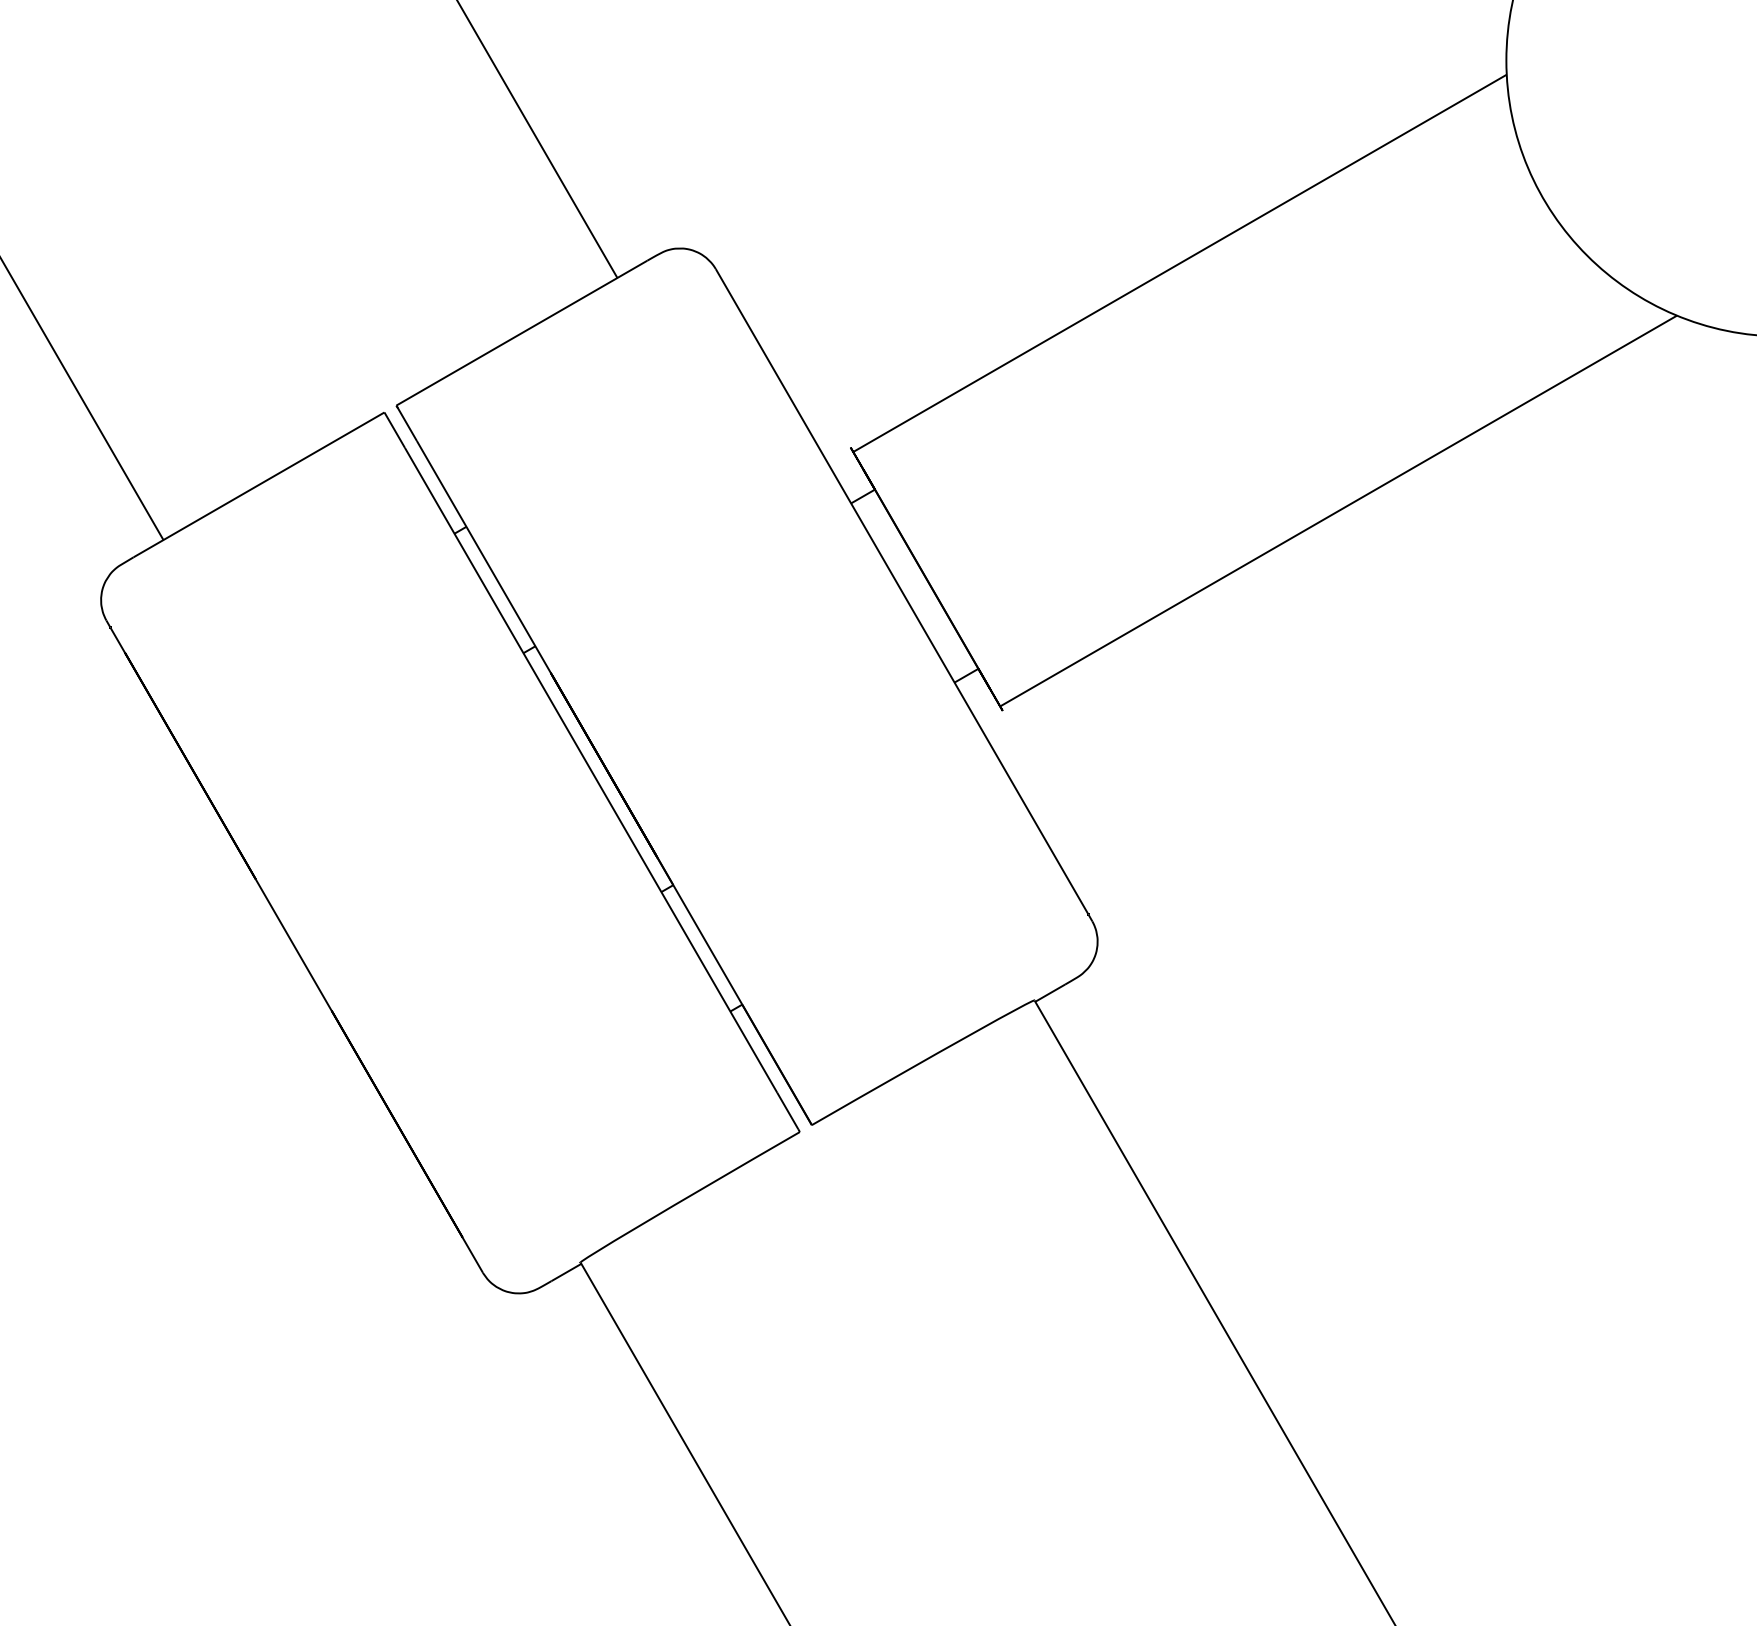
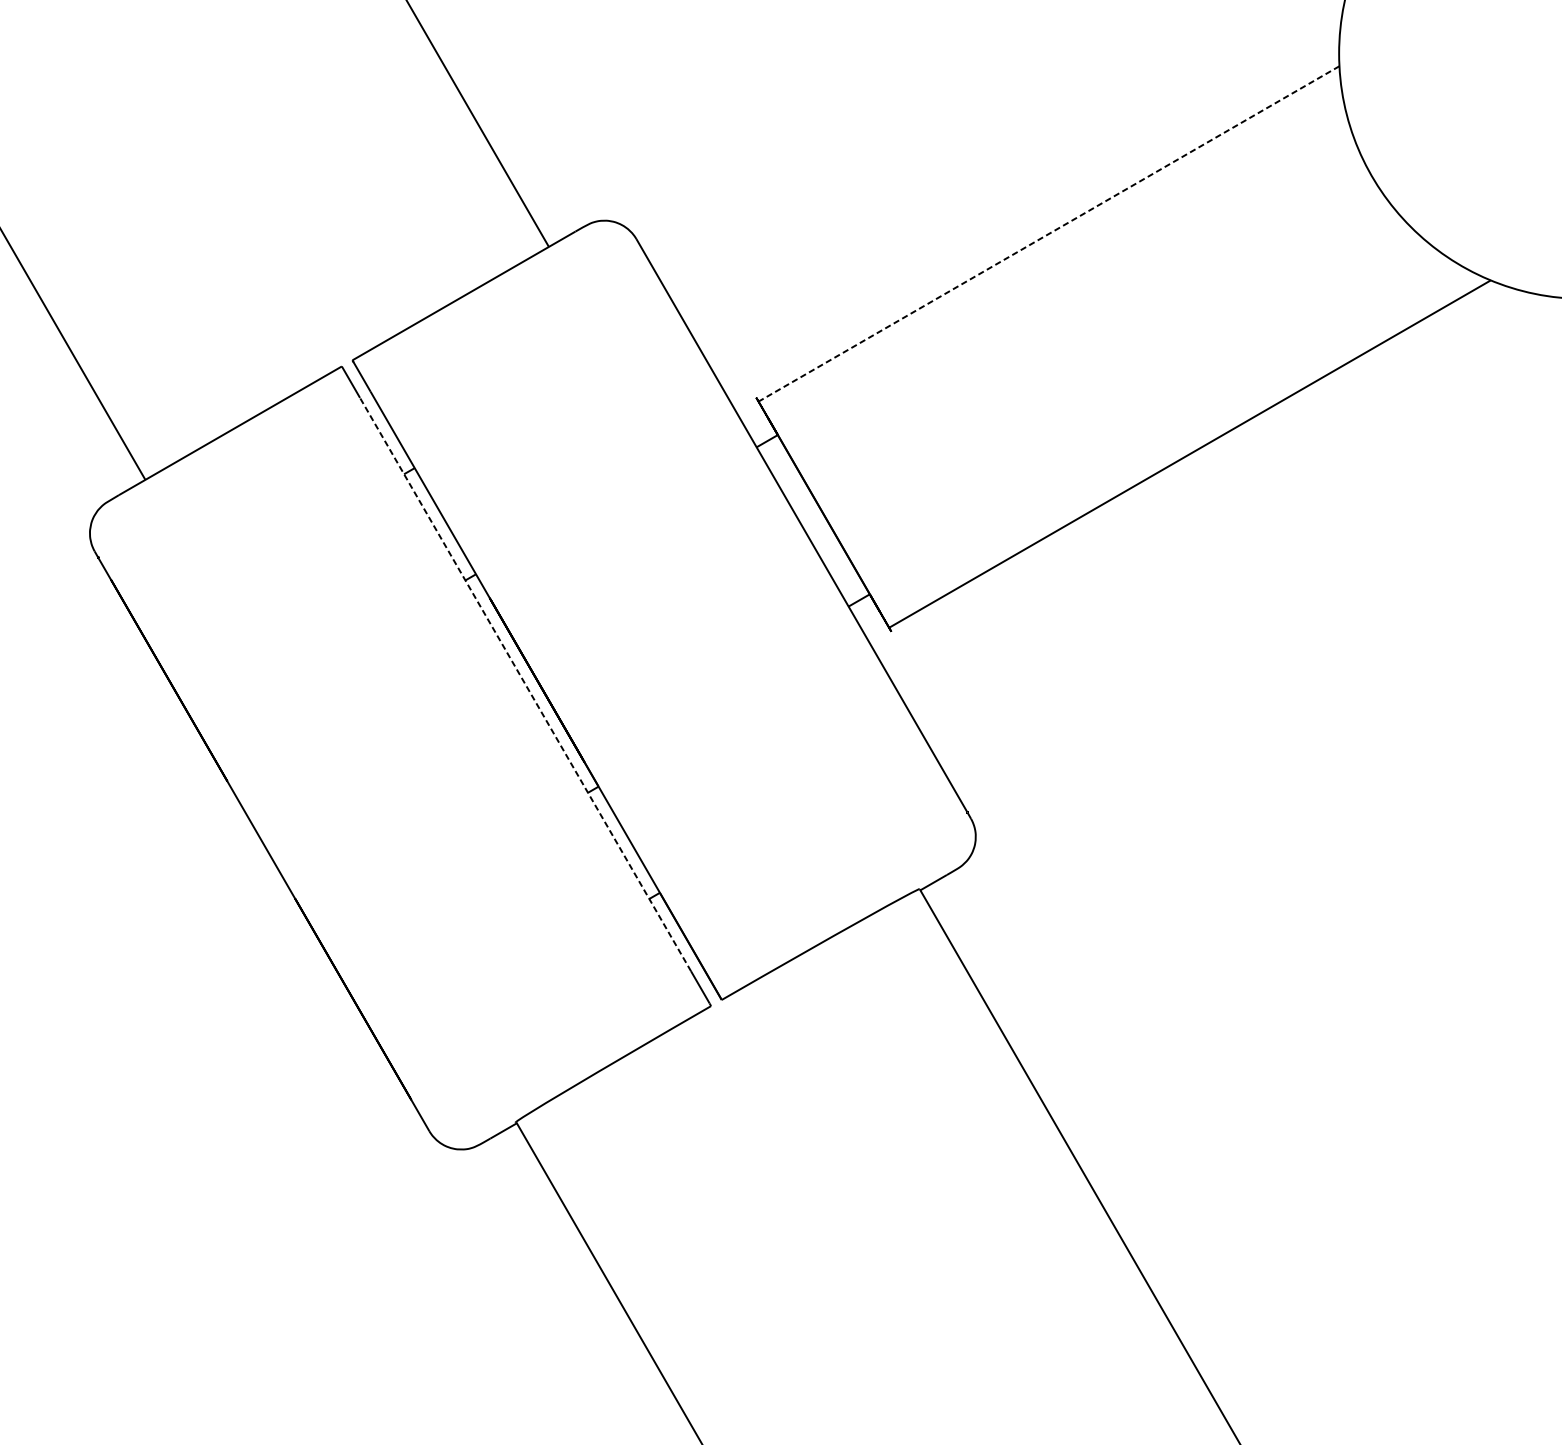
line: (1179, 263) -> (1048, 234), solid -> dashed
line: (590, 769) -> (524, 683), solid -> dashed

